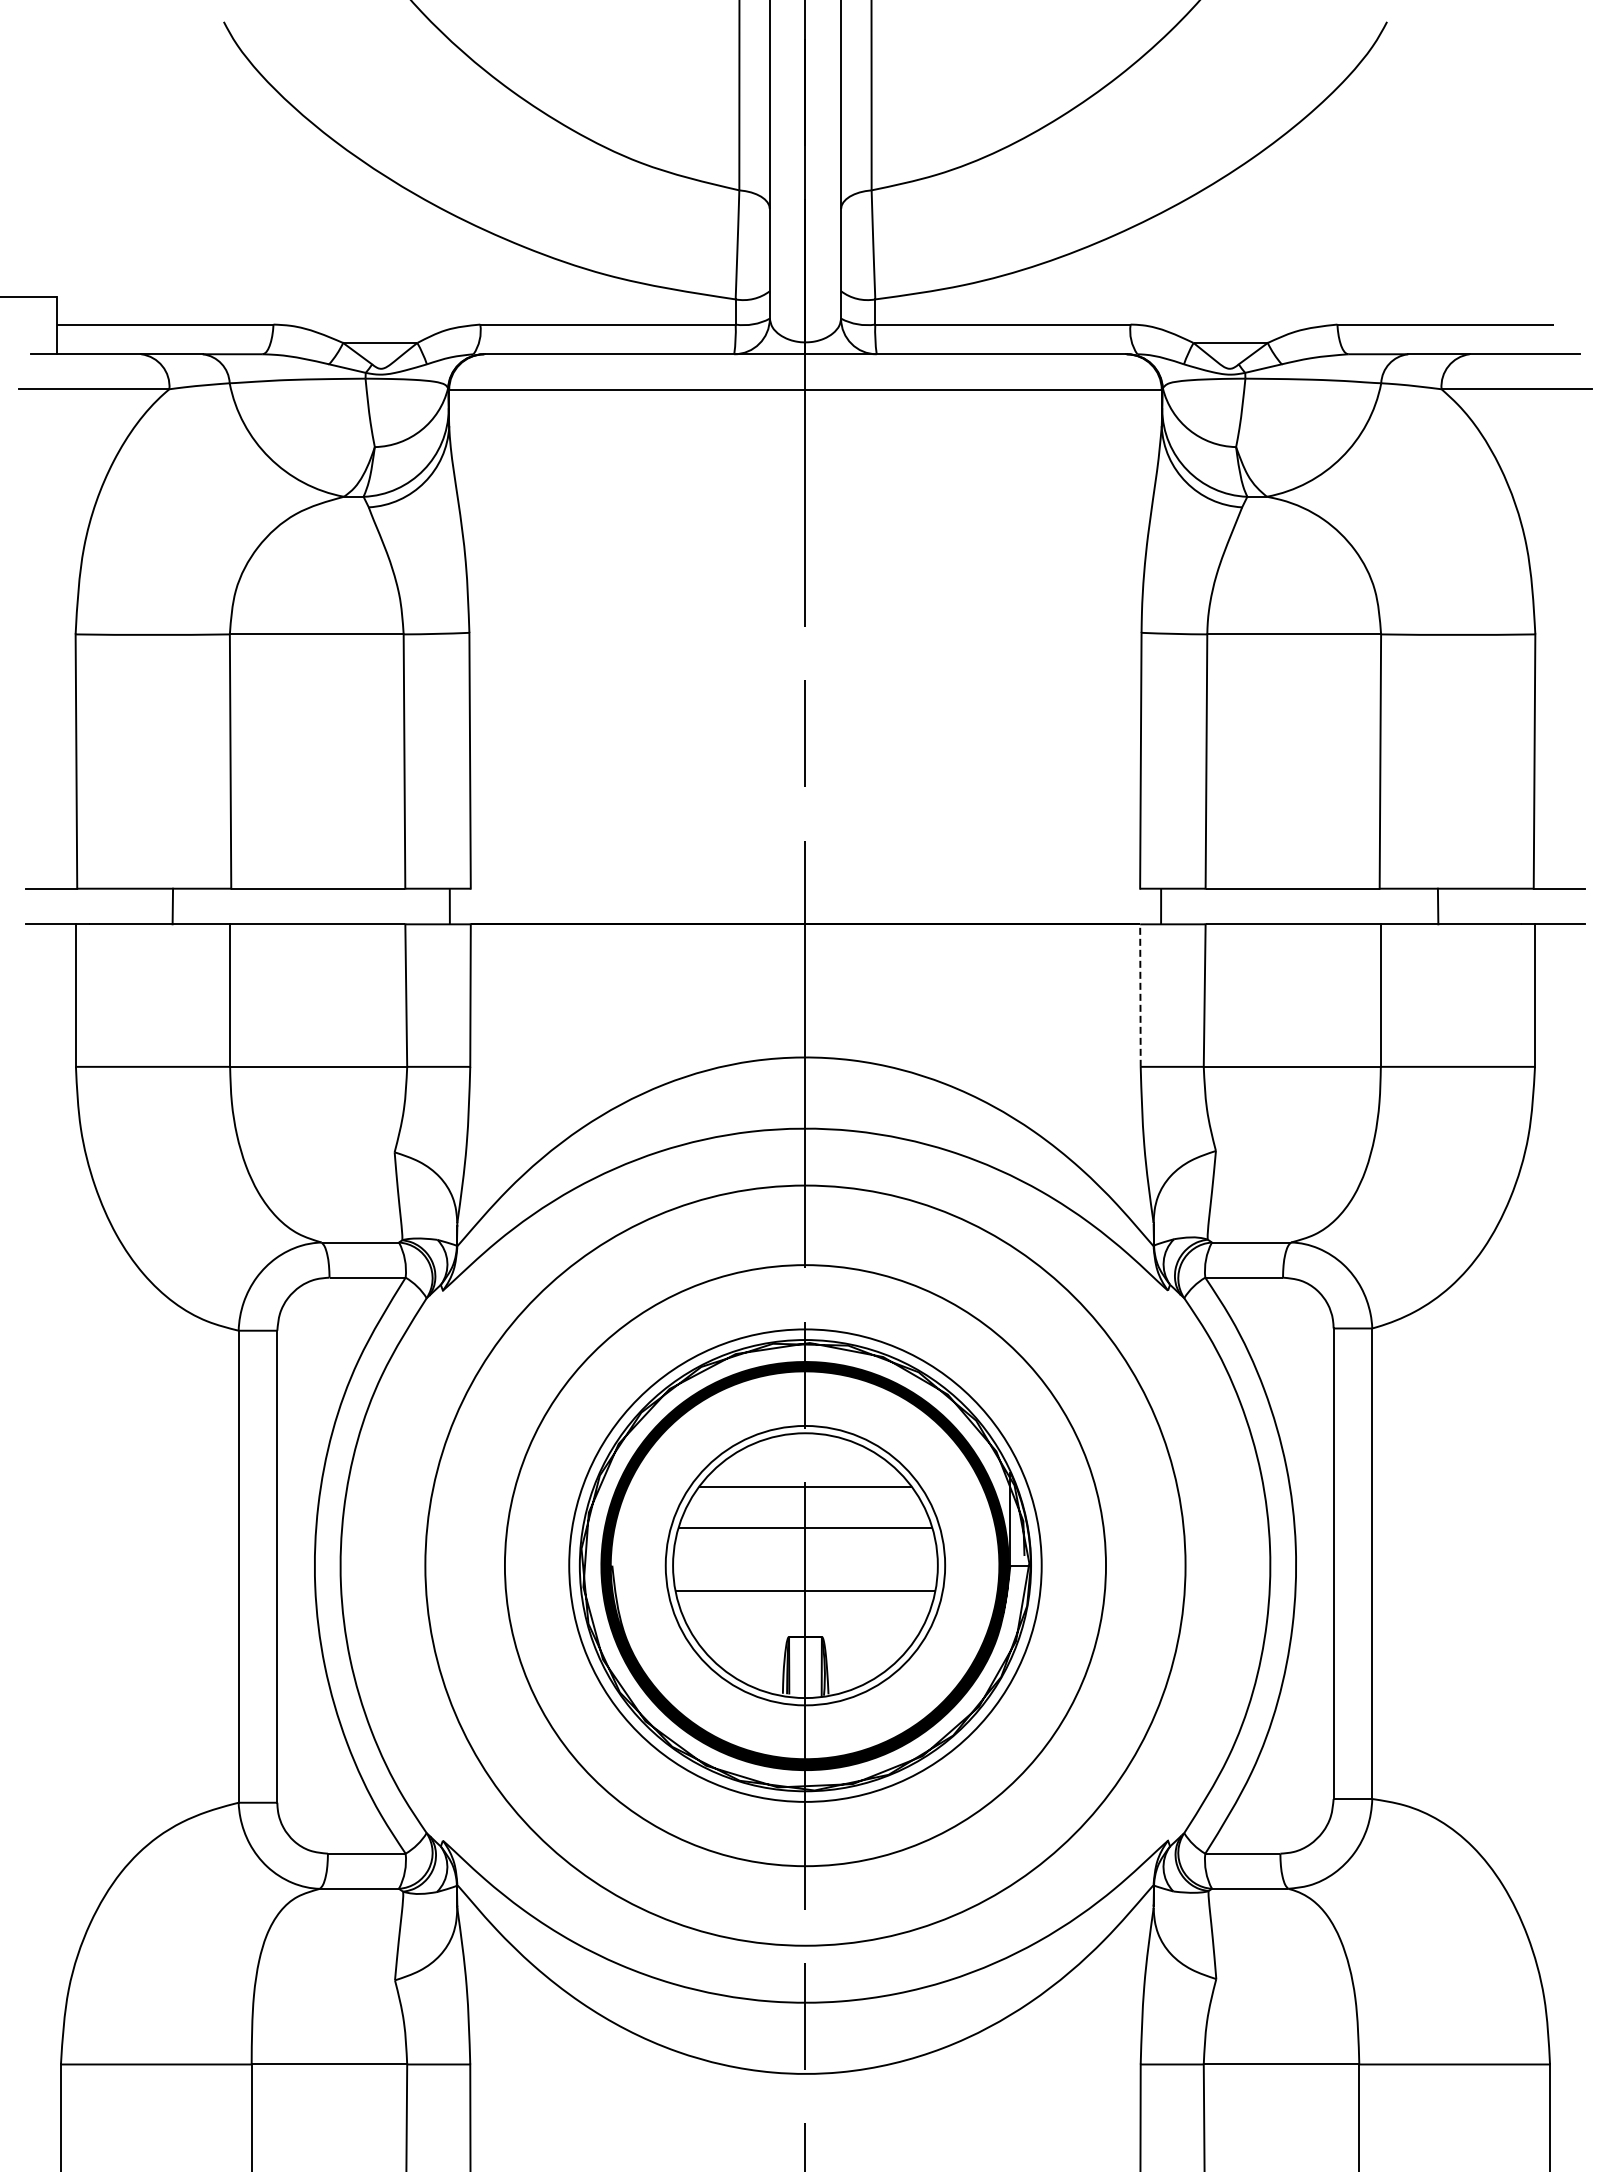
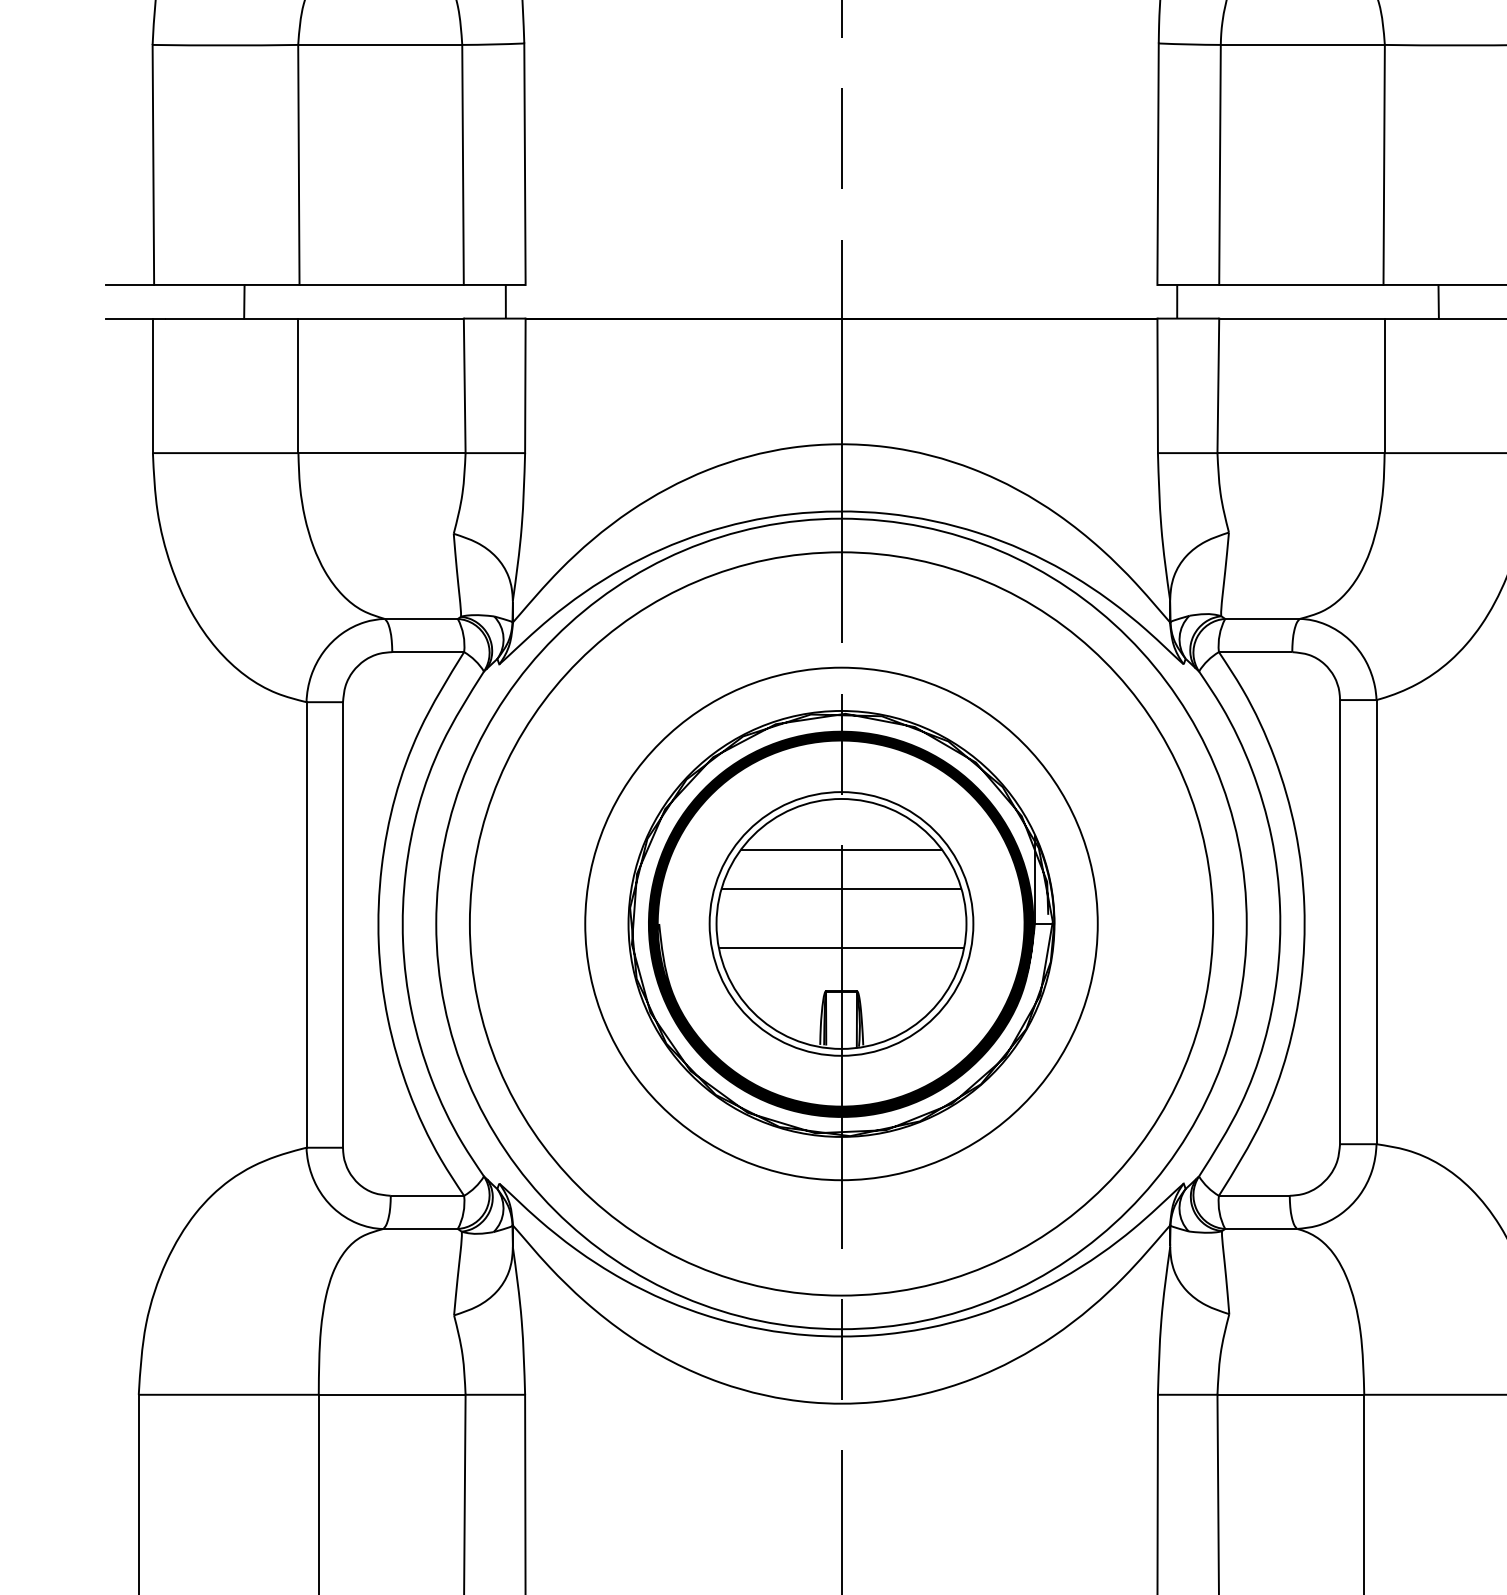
line: (1140, 995) -> (1157, 385), dashed -> solid
circle: (804, 1565) -> (840, 923), size x0.71
circle: (805, 1565) -> (841, 923), size x1.43
circle: (805, 1565) -> (841, 923), size x1.67

